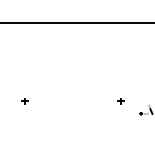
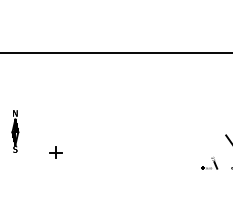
part: (25, 101) -> (56, 152), size x1.6
part: (121, 101) -> (177, 152), removed

